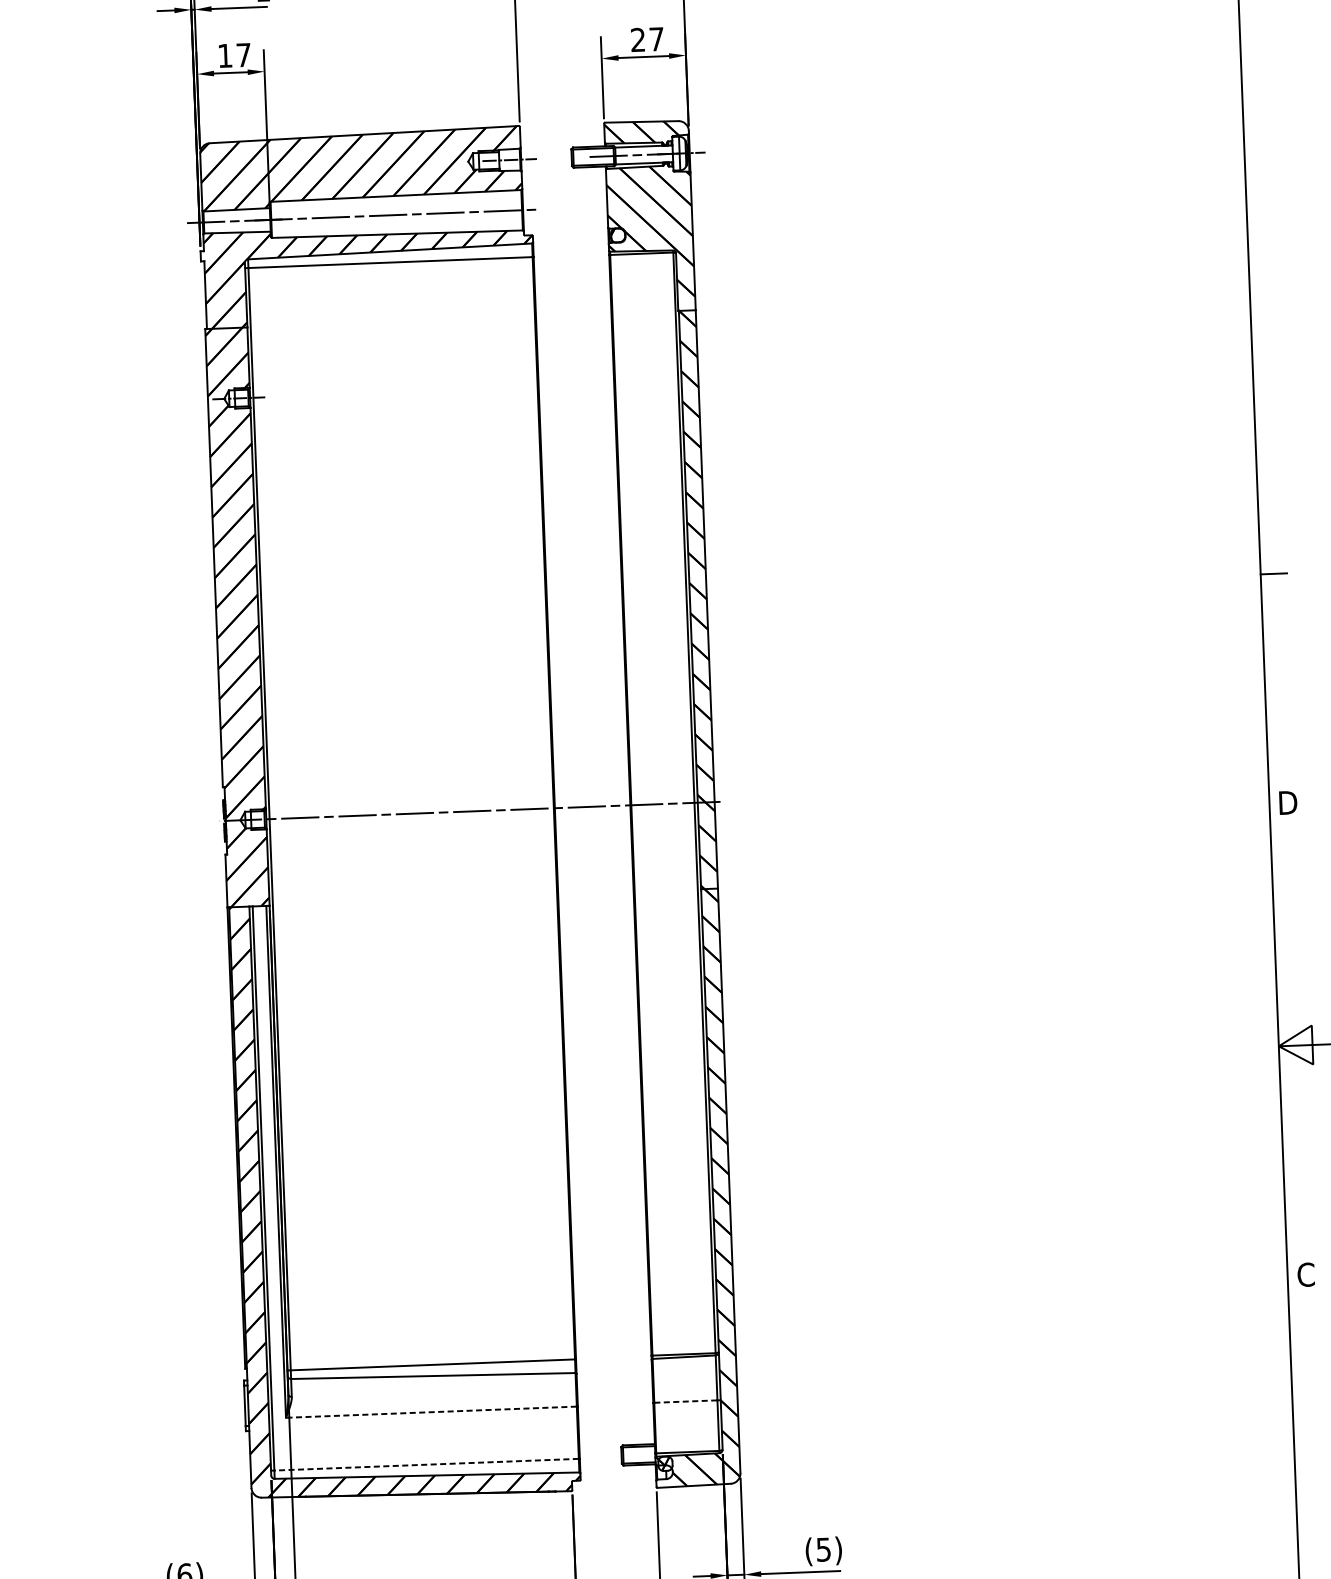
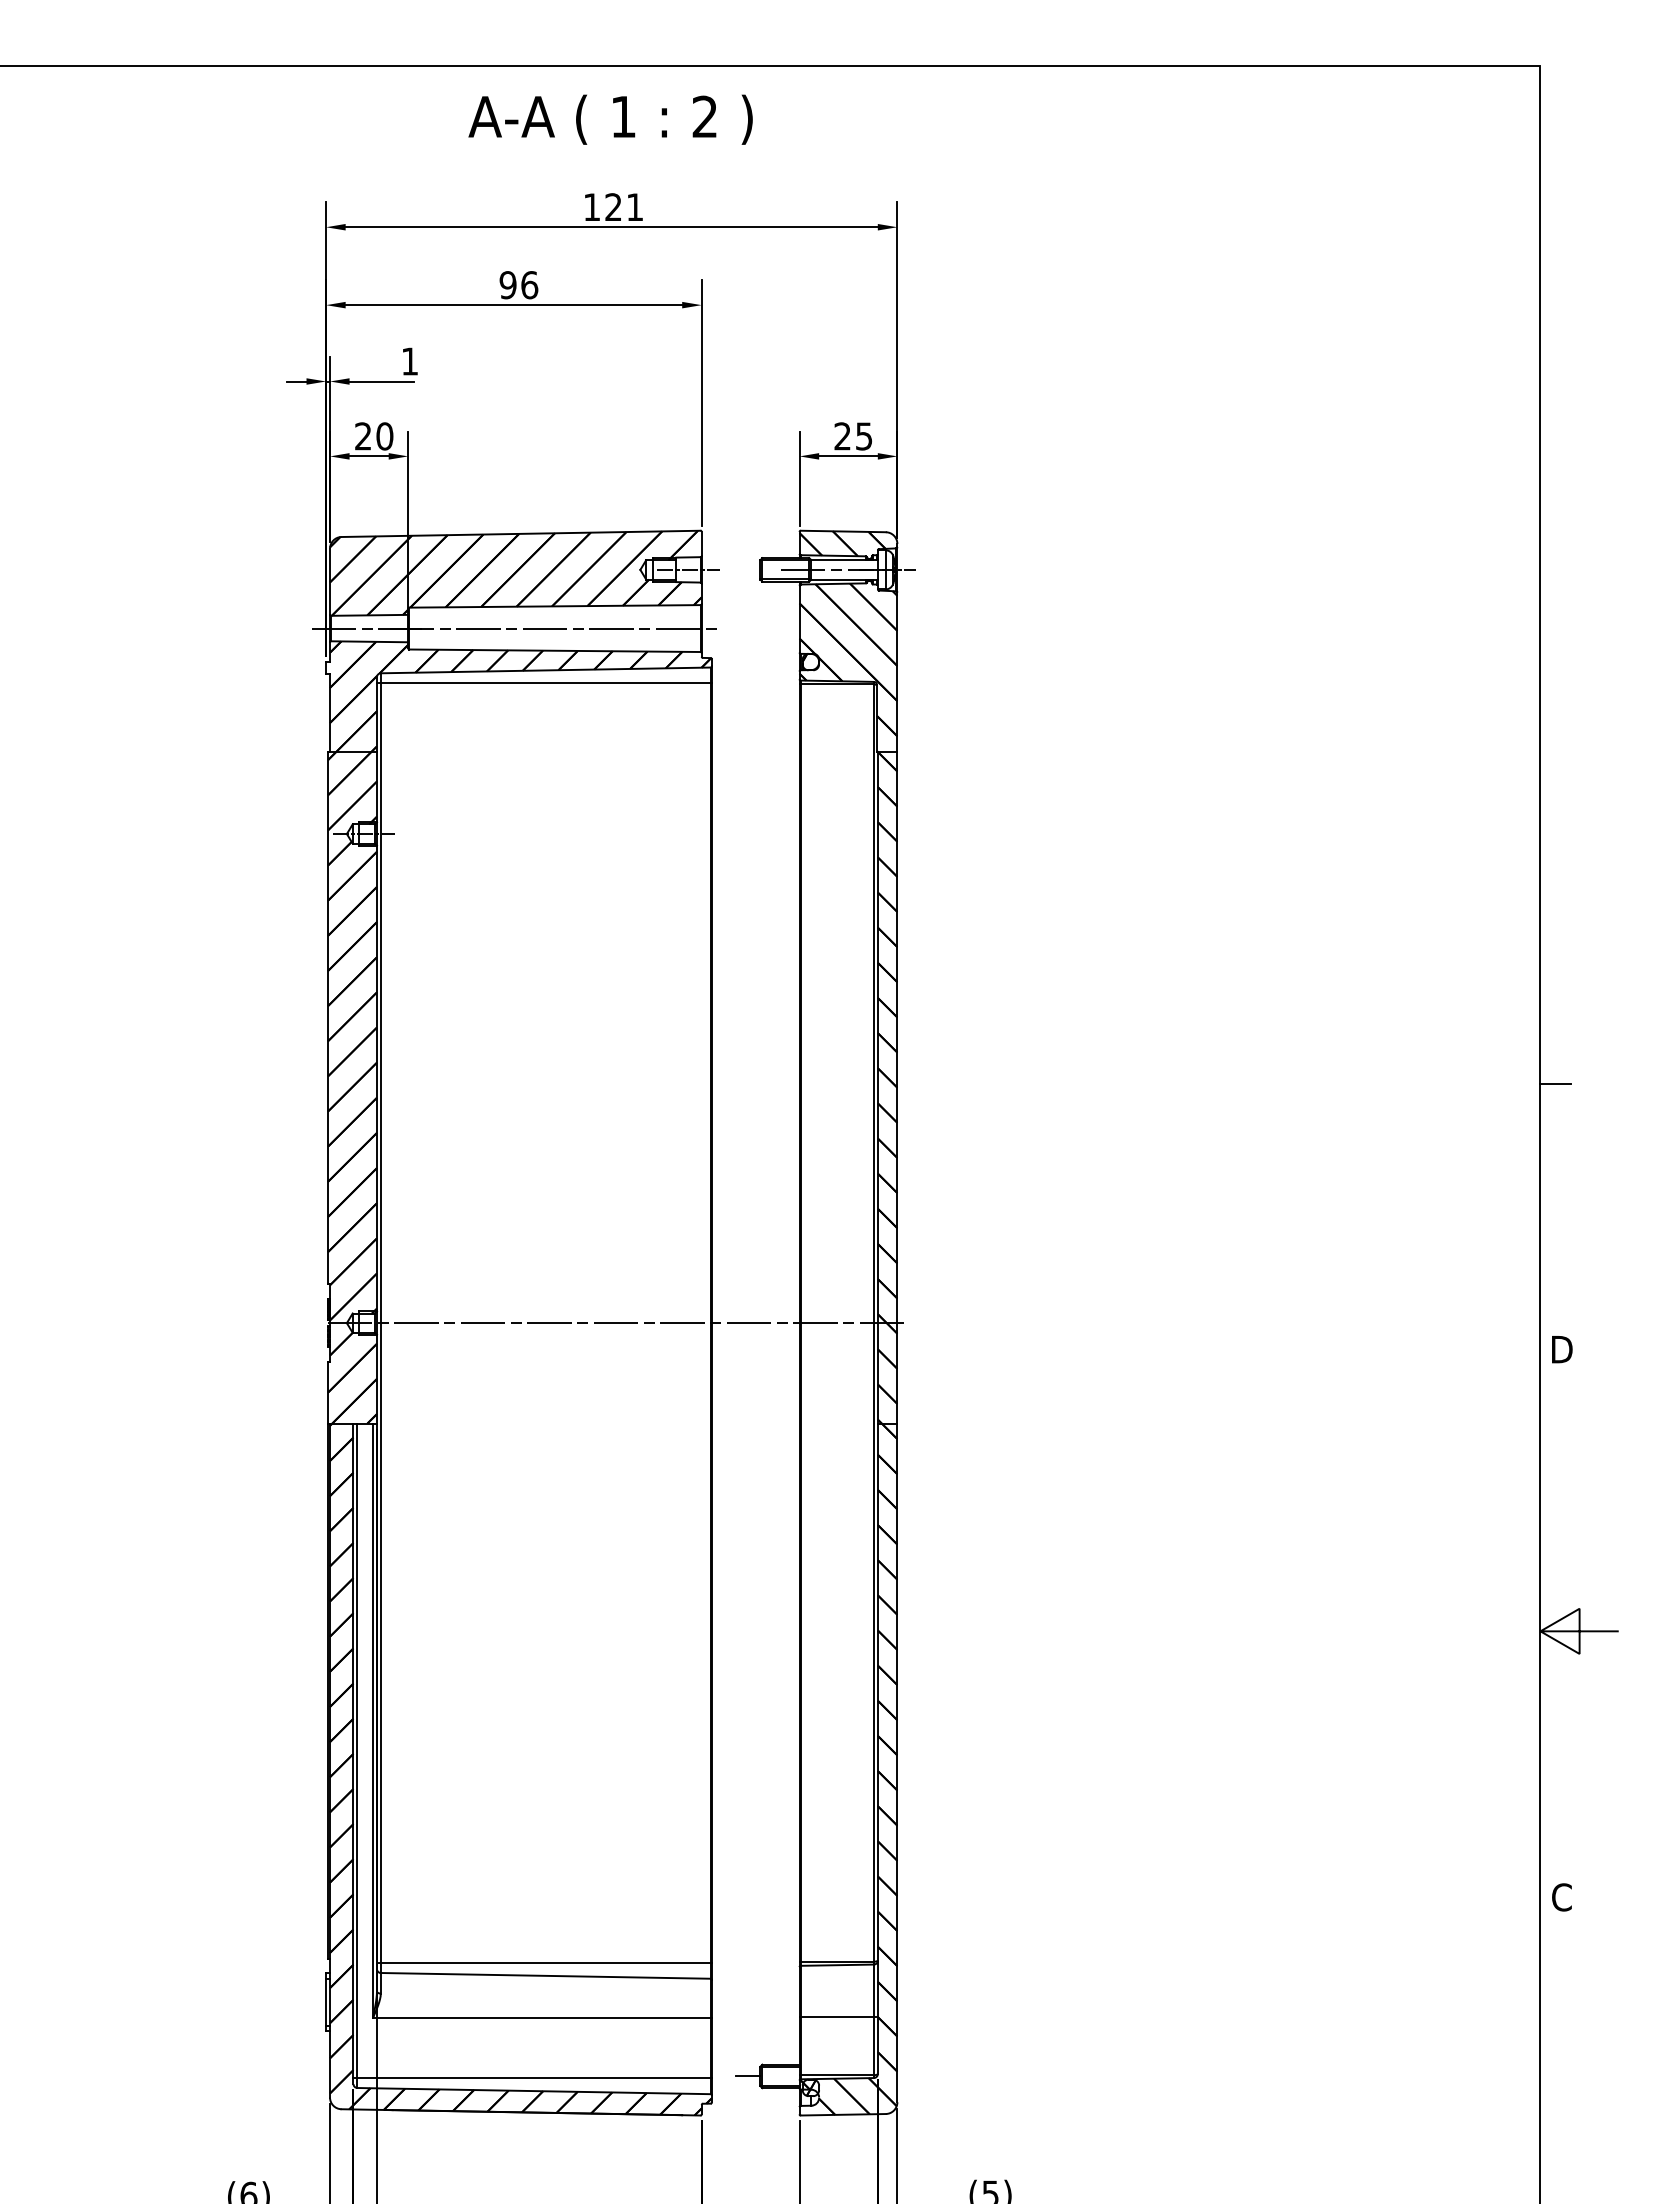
text: (656, 39) -> (864, 436), 27 -> 25
text: (234, 55) -> (374, 436), 17 -> 20
line: (685, 1401) -> (837, 2016), dashed -> solid
line: (431, 1412) -> (541, 2017), dashed -> solid
line: (611, 1456) -> (748, 2076), added
line: (427, 1464) -> (534, 2078), dashed -> solid

